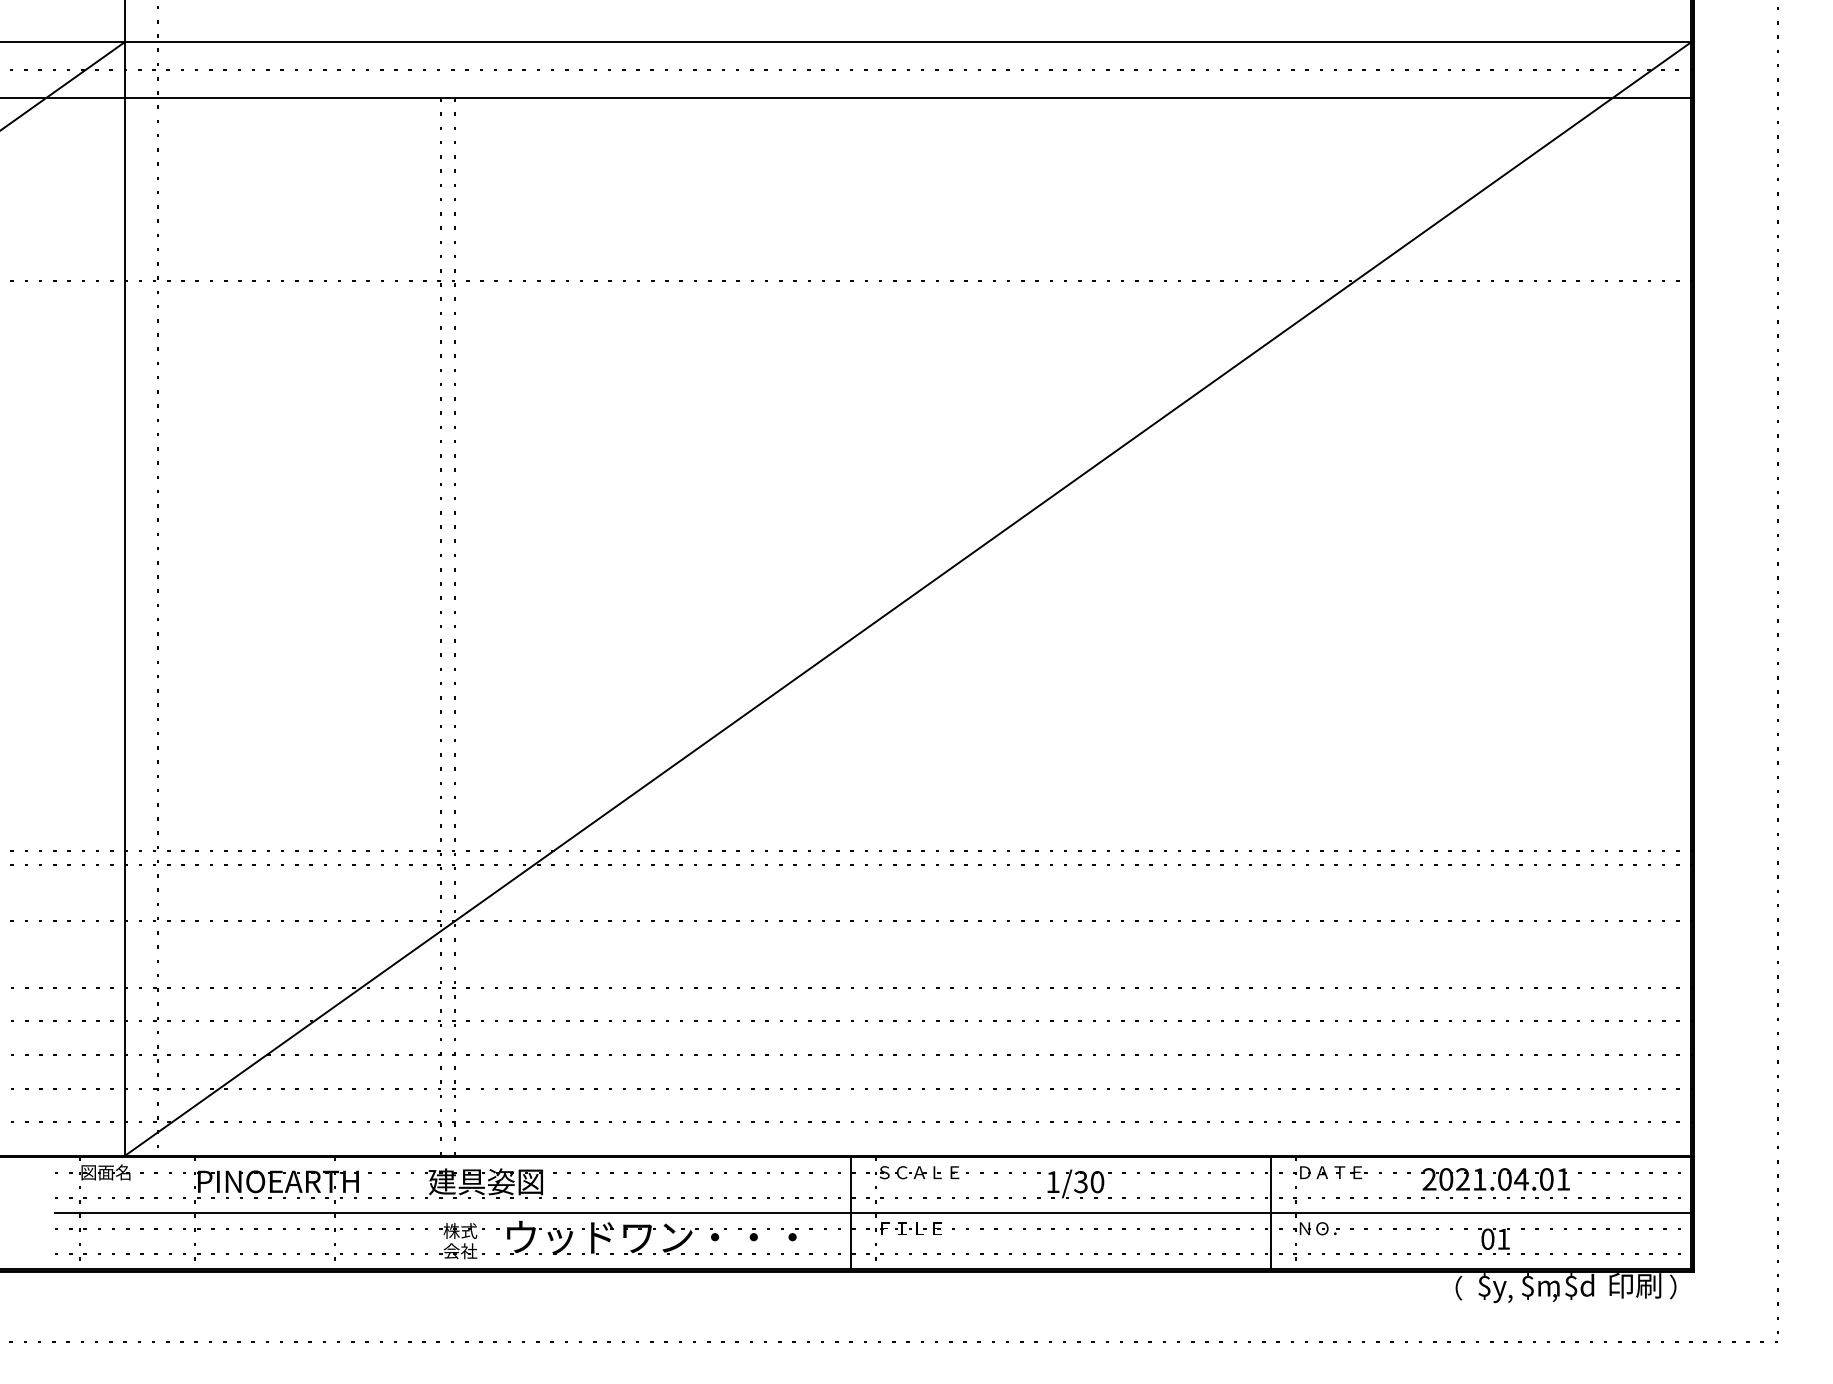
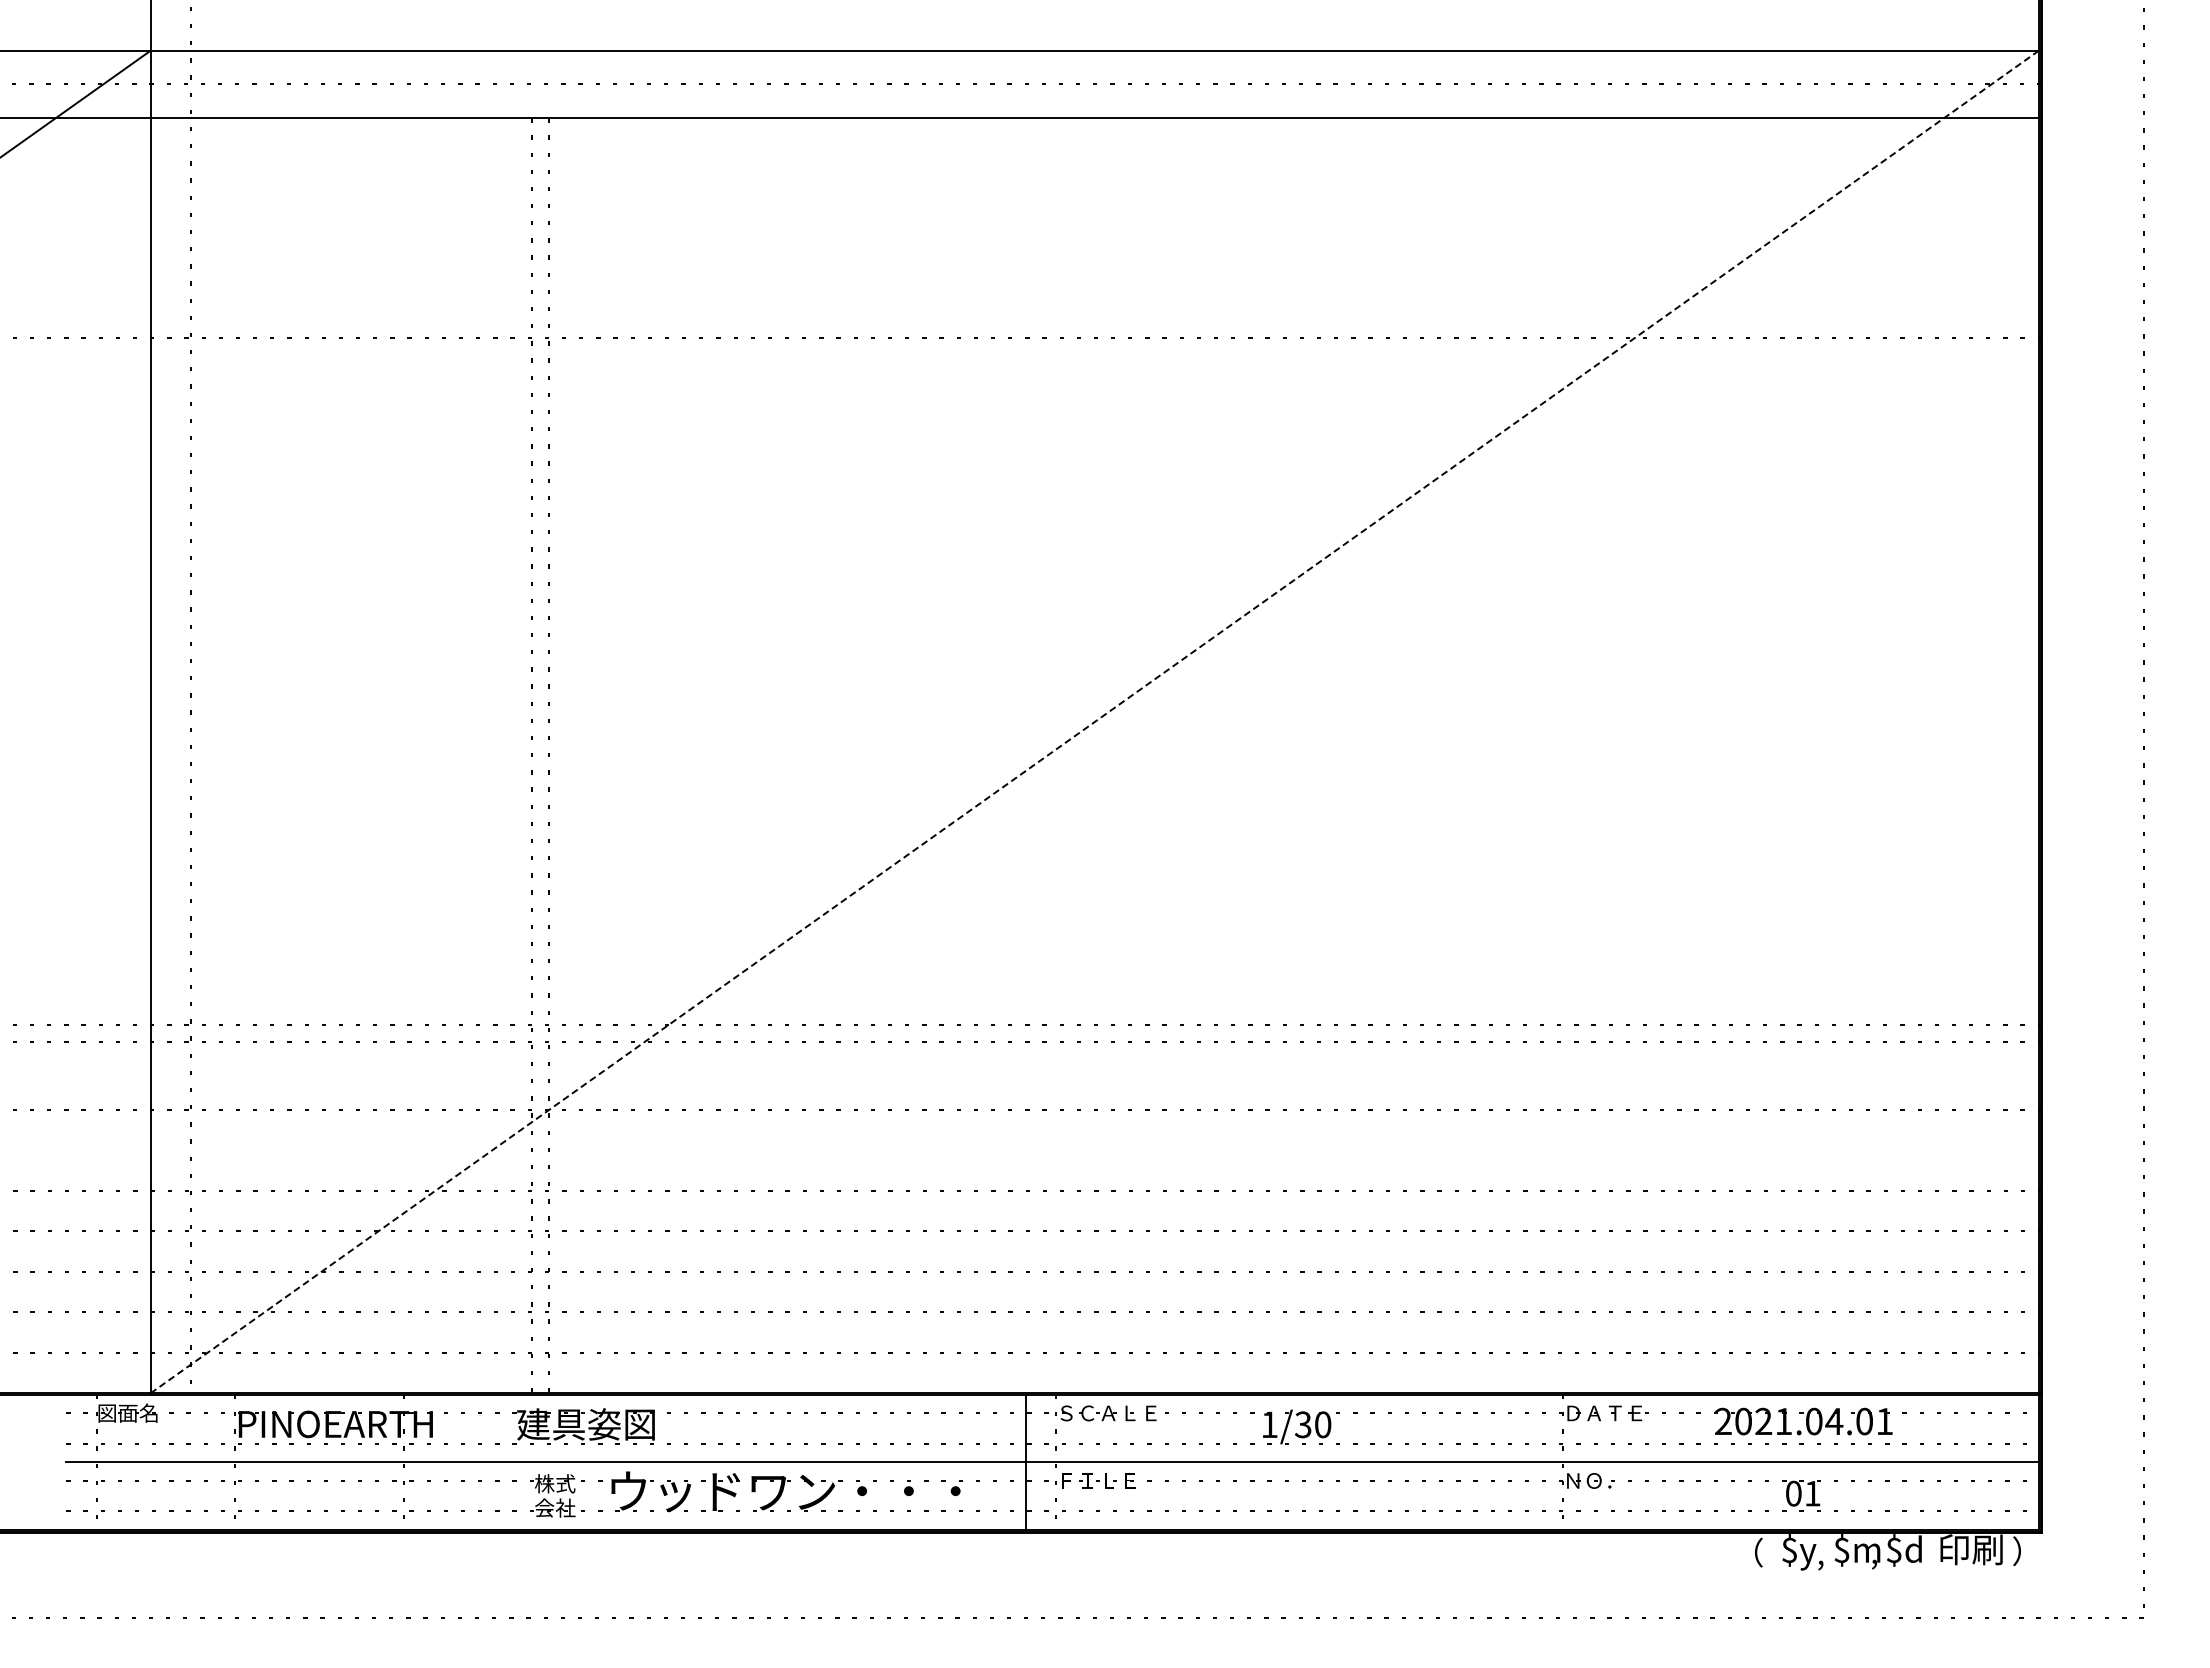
line: (907, 599) -> (1094, 722), solid -> dashed
line: (1271, 1213) -> (1532, 1462), removed

